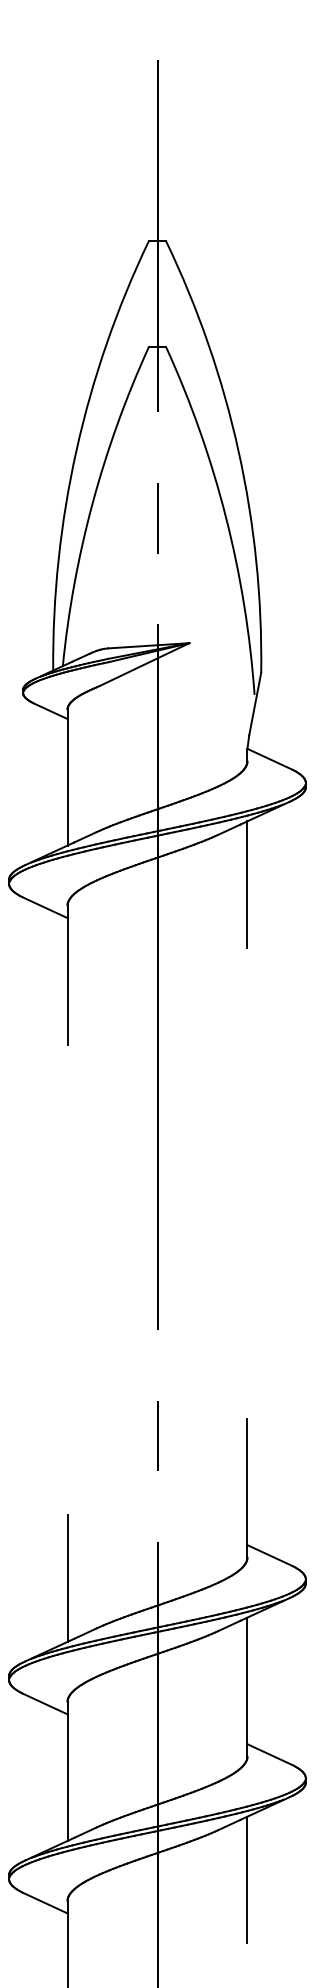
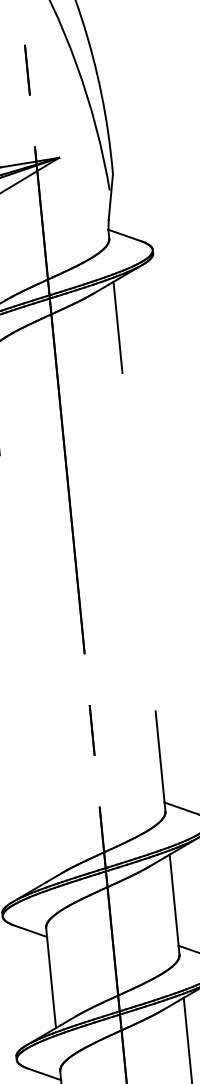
line: (67, 1578) -> (37, 839), removed

